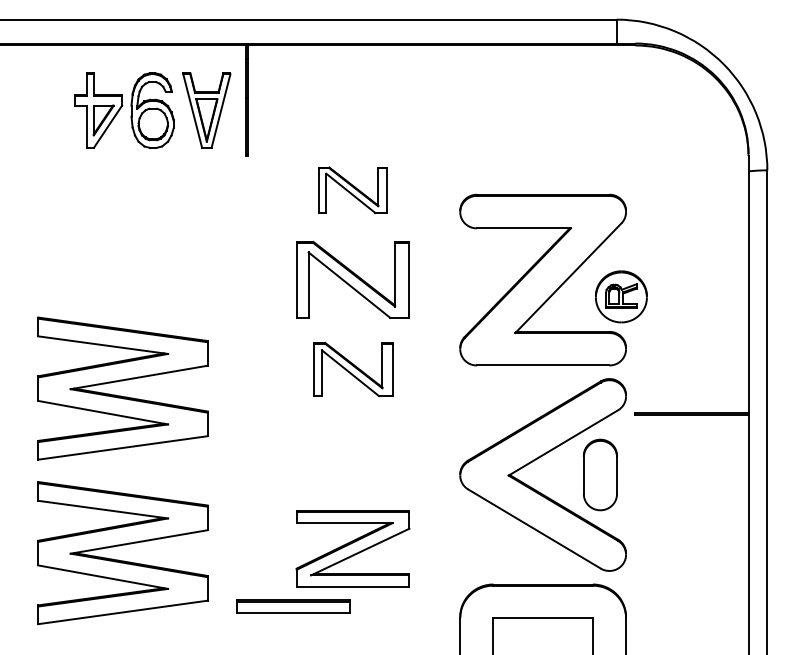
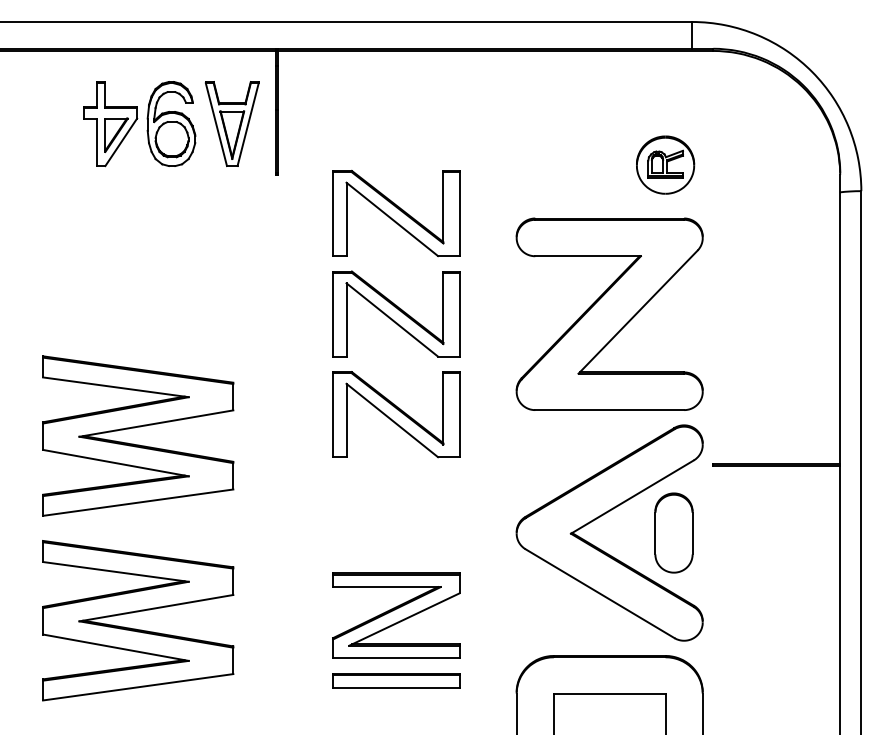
part: (353, 190) -> (396, 213), size x1.67
part: (621, 296) -> (665, 164), moved
part: (353, 369) -> (396, 414), size x1.43
part: (293, 606) -> (396, 680), moved

